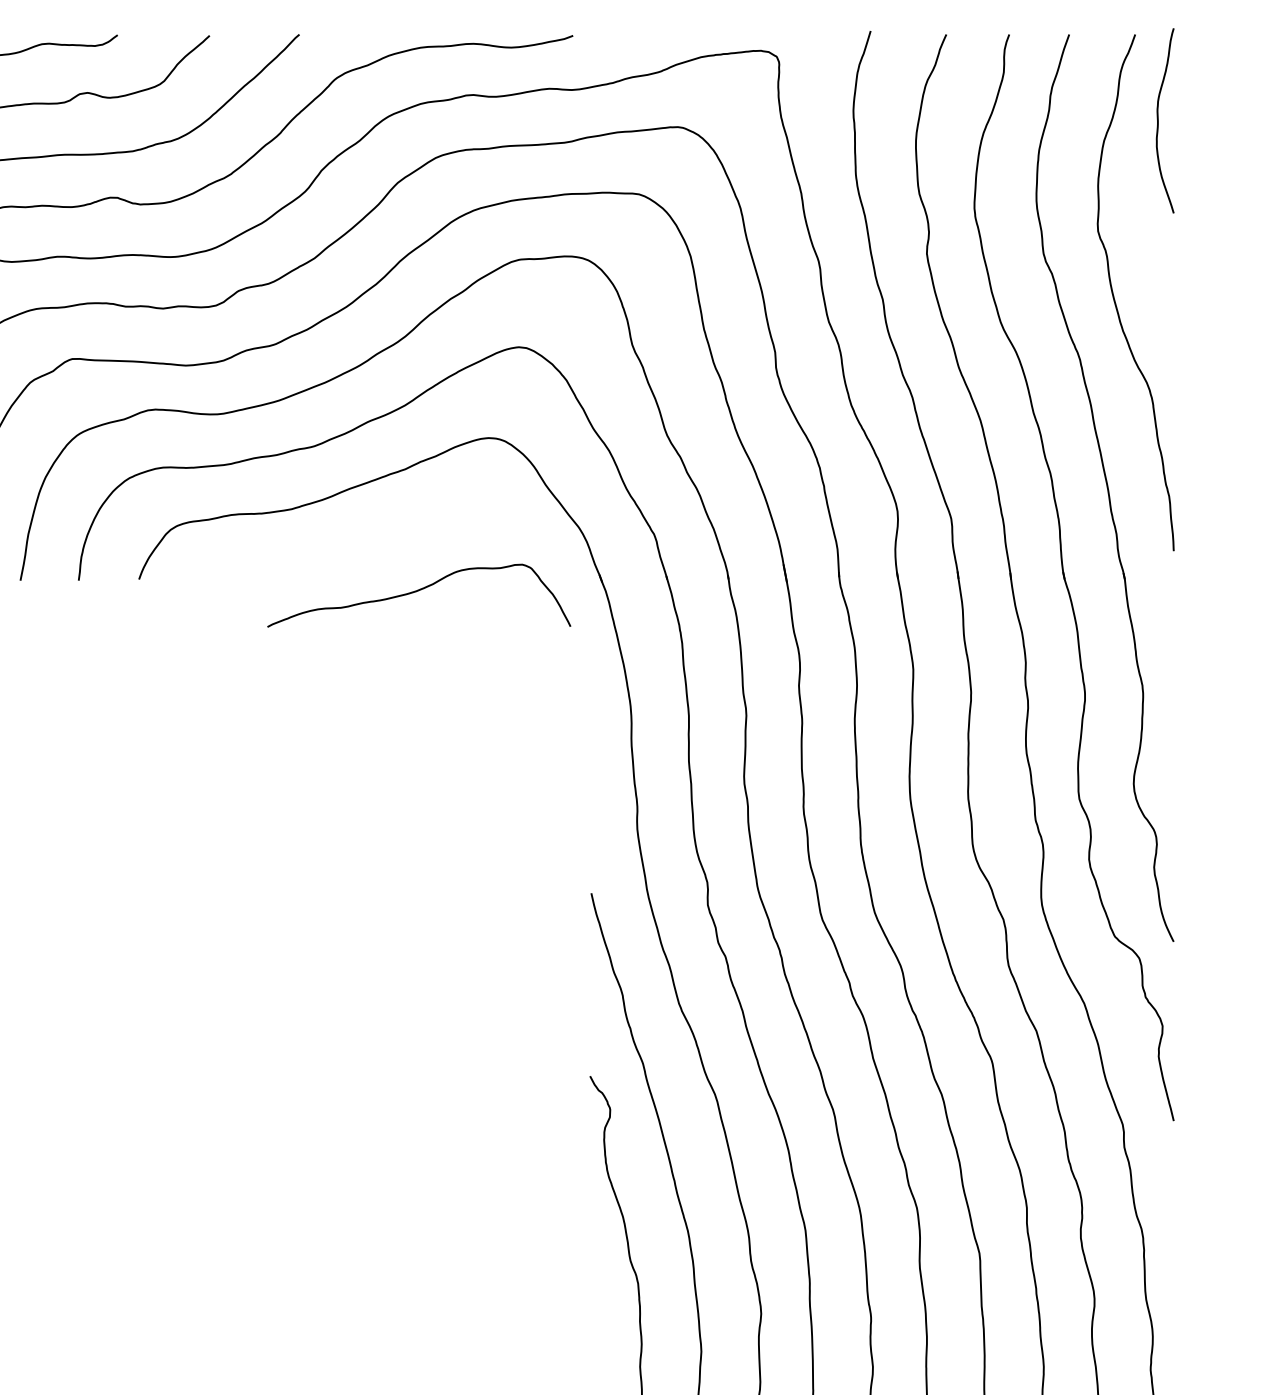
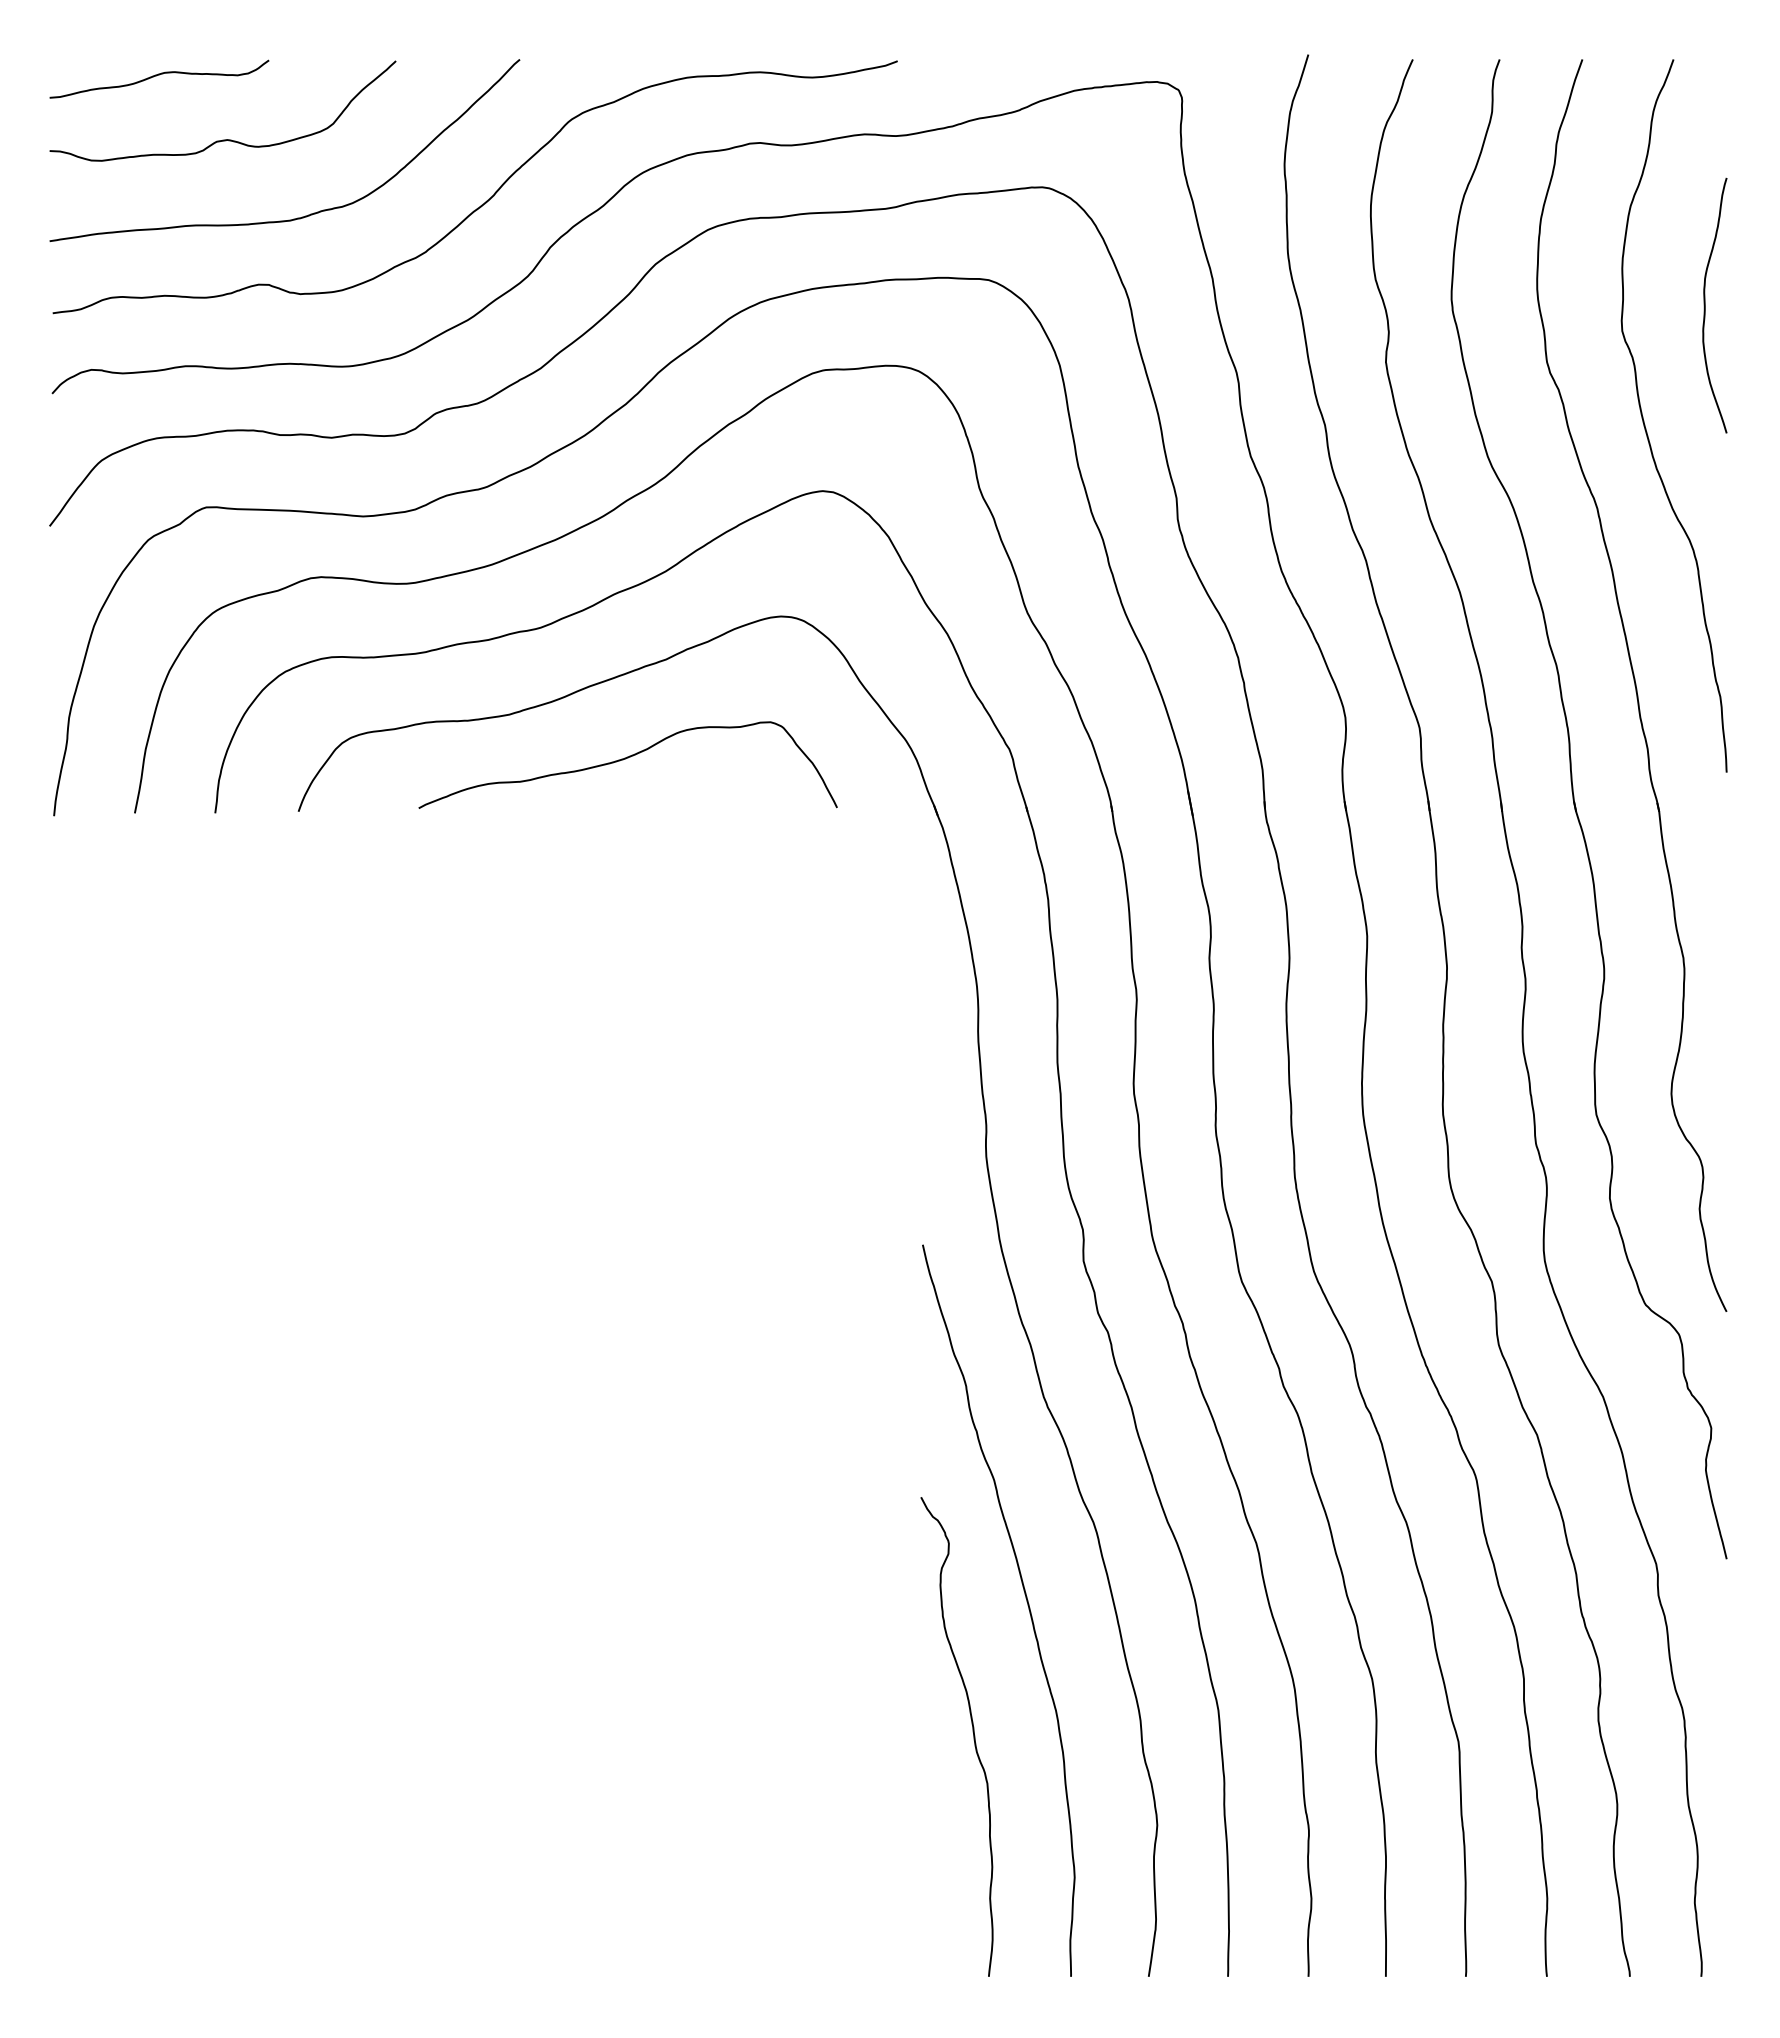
curve: (1158, 120) -> (1705, 305), moved
curve: (417, 591) -> (625, 759), moved

